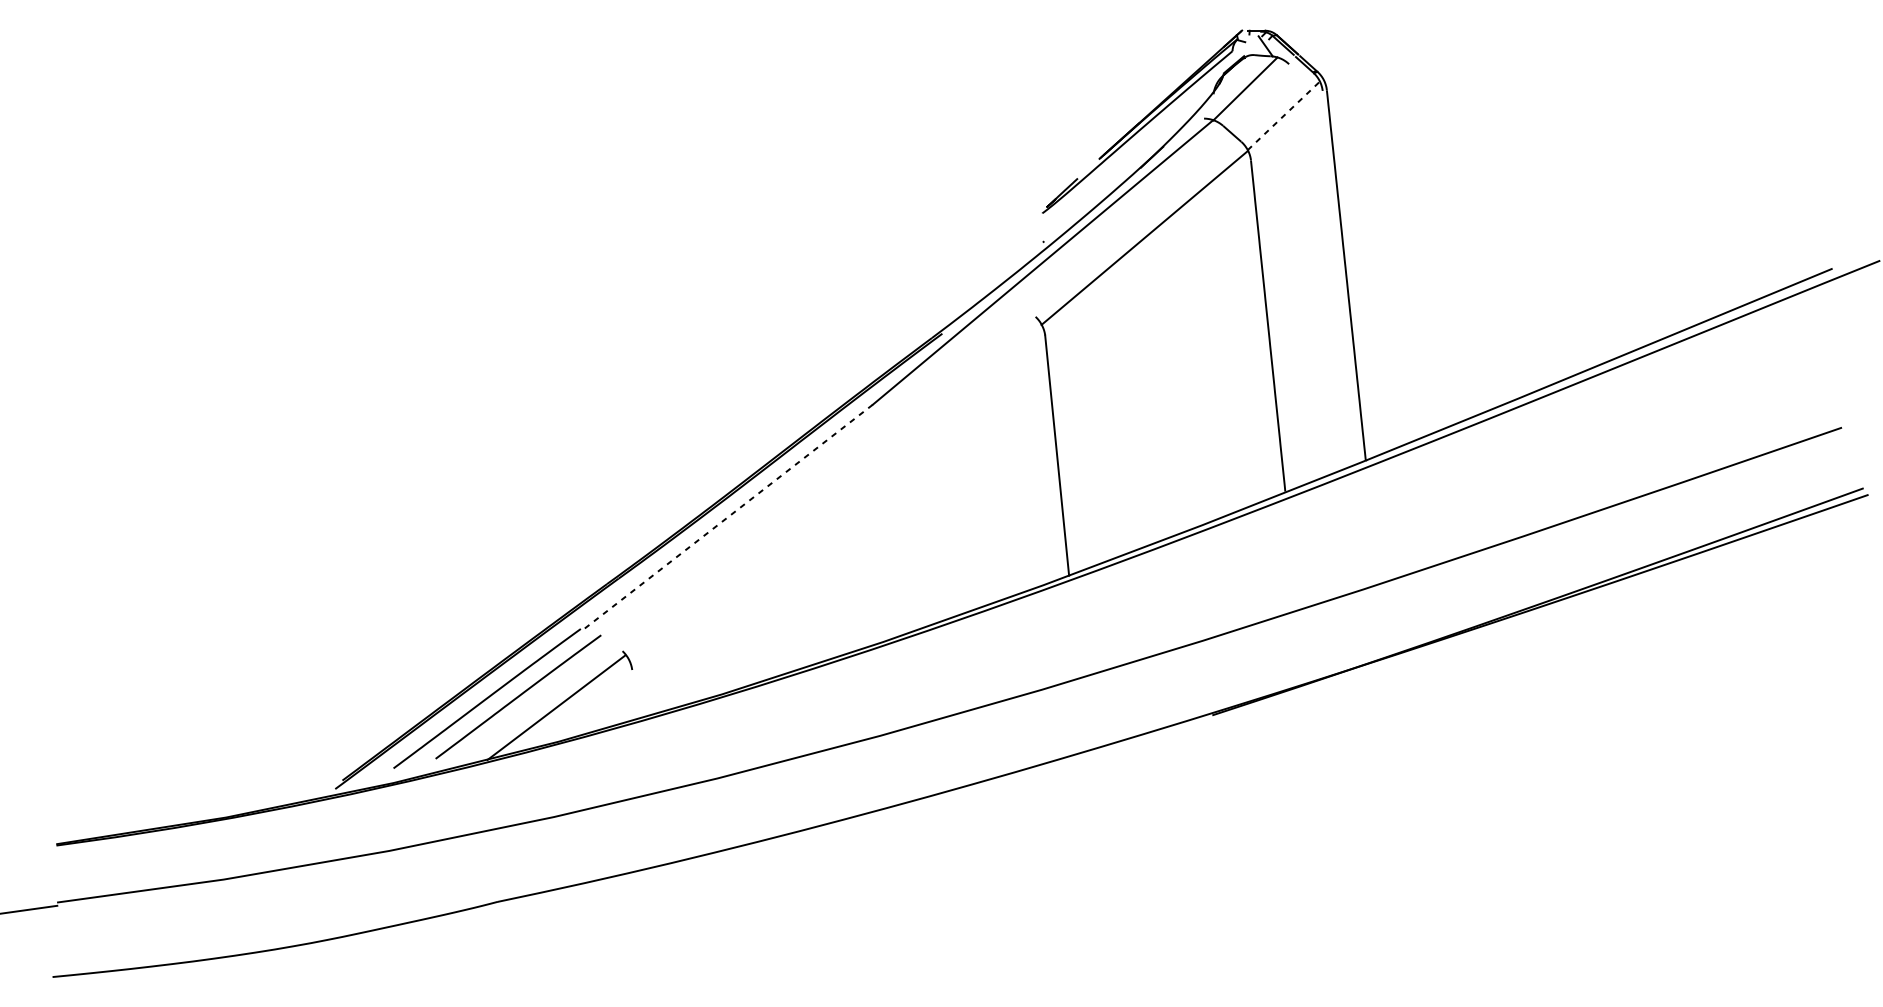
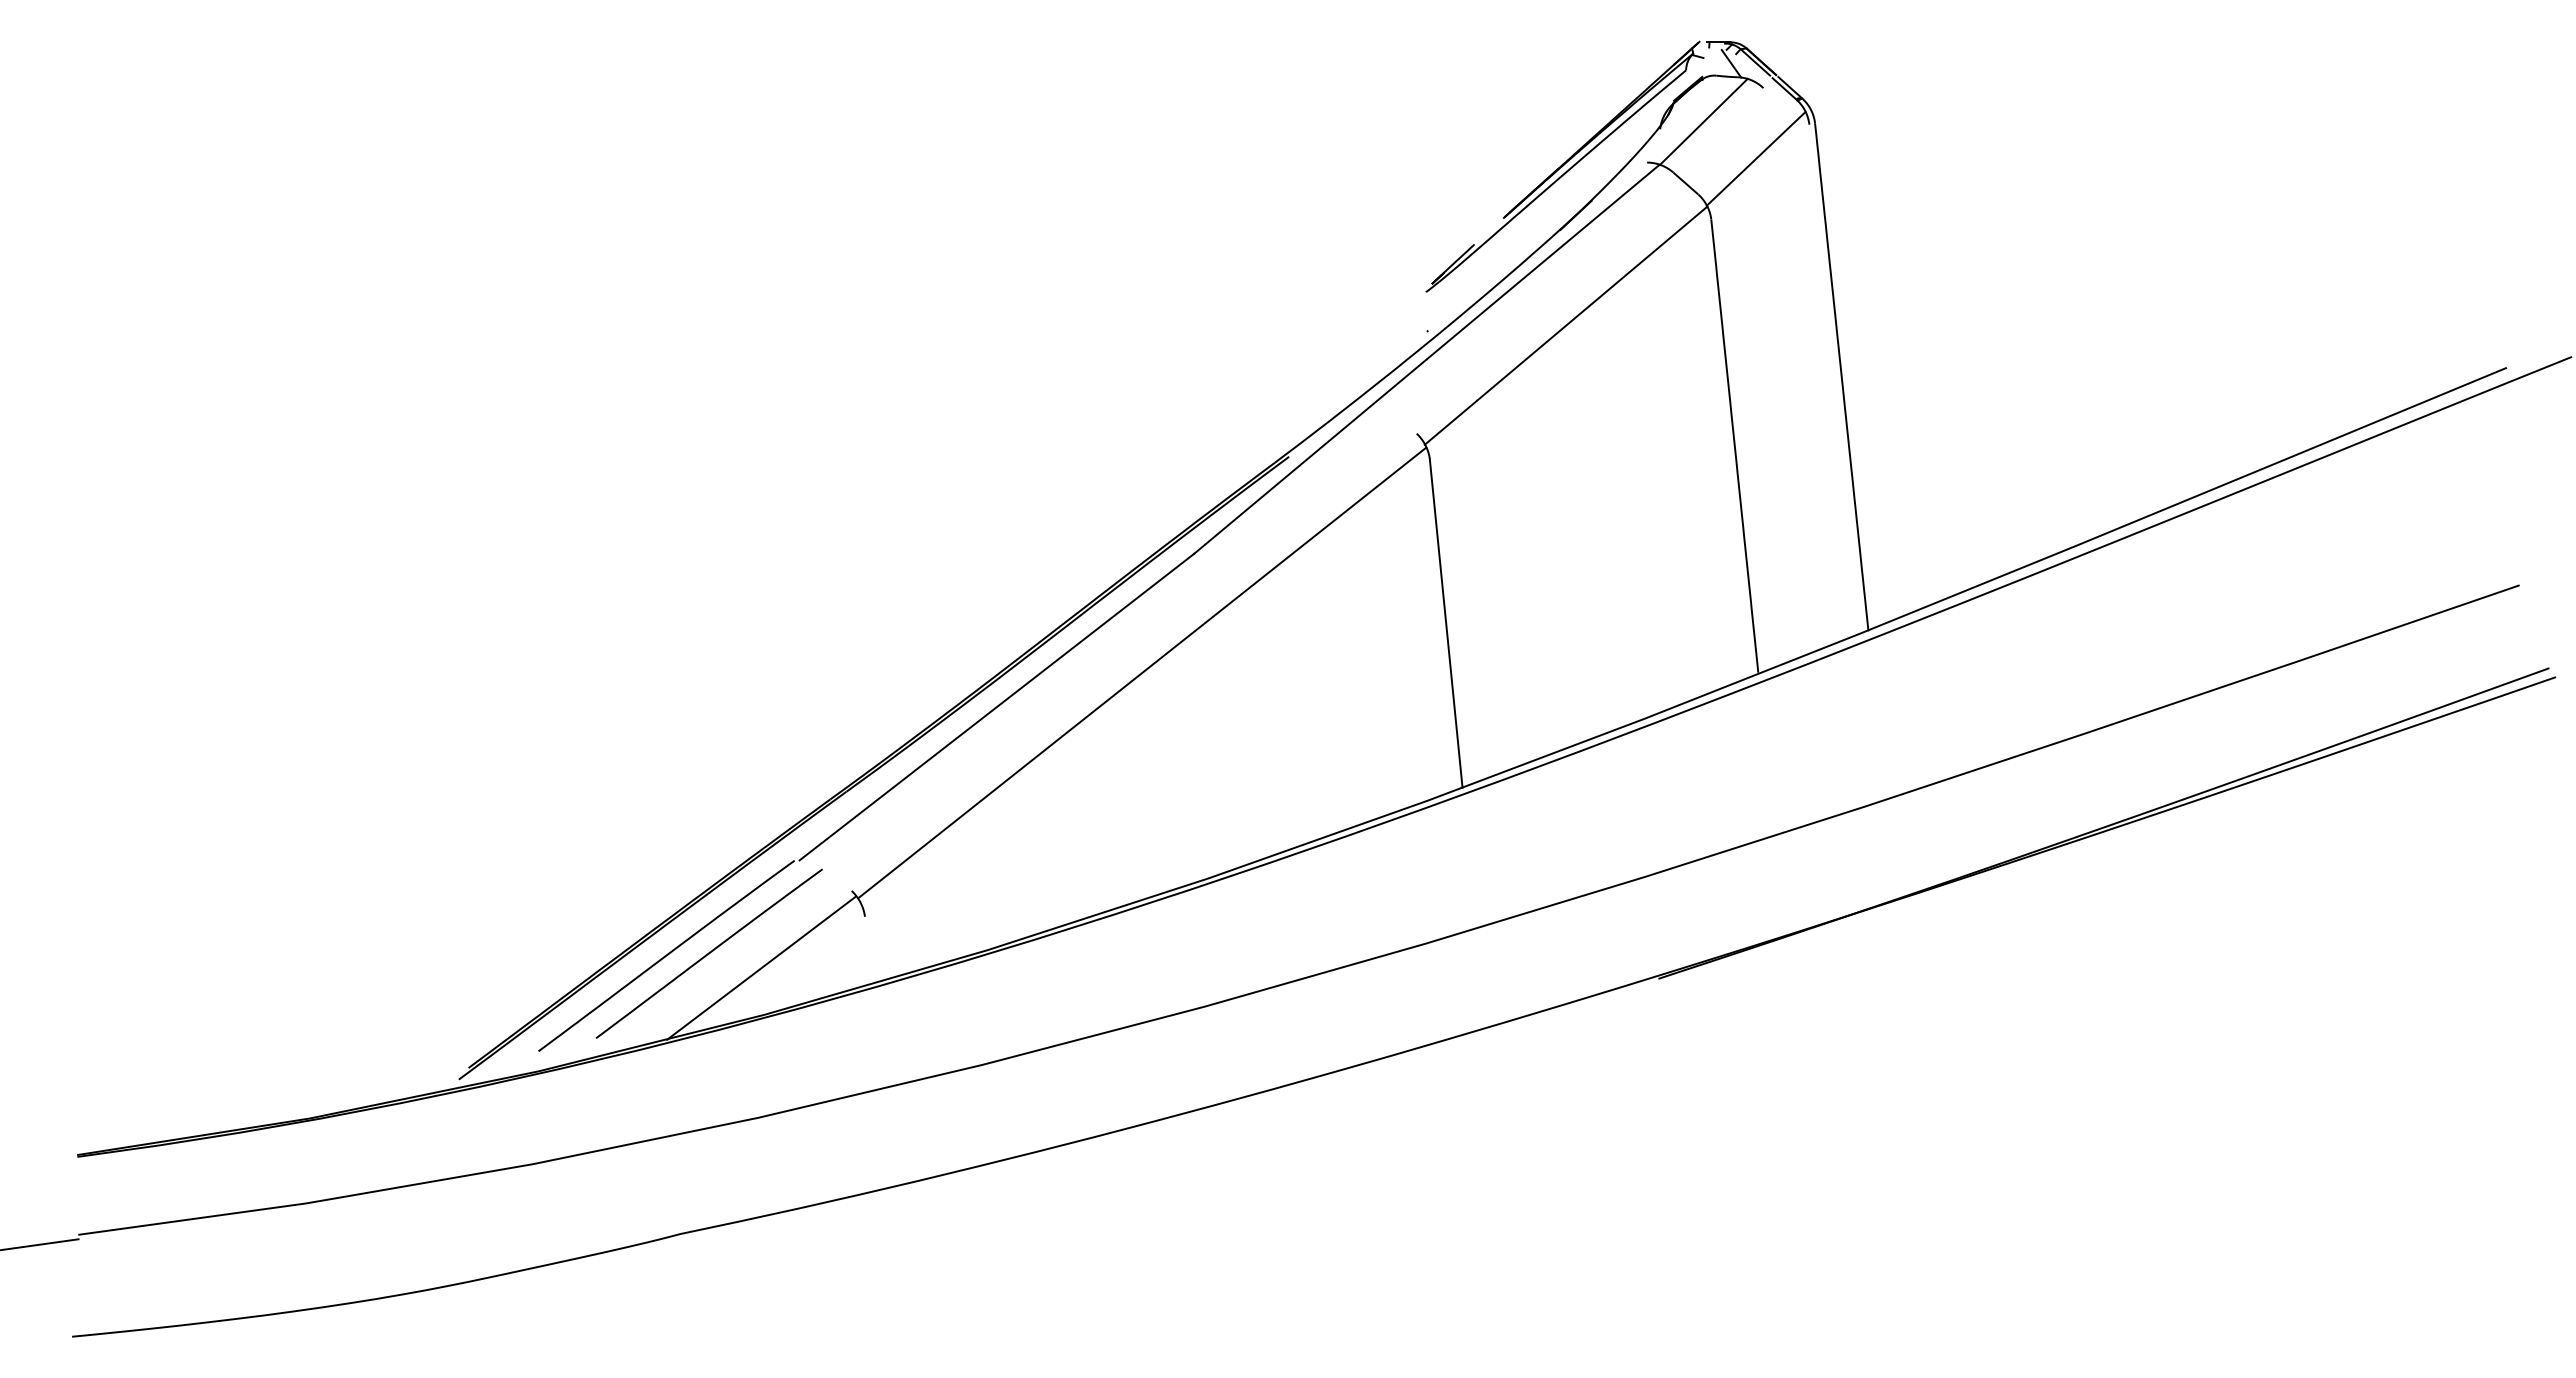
line: (1284, 115) -> (1756, 158), dashed -> solid
line: (835, 491) -> (1142, 672), added
line: (728, 517) -> (996, 707), dashed -> solid

